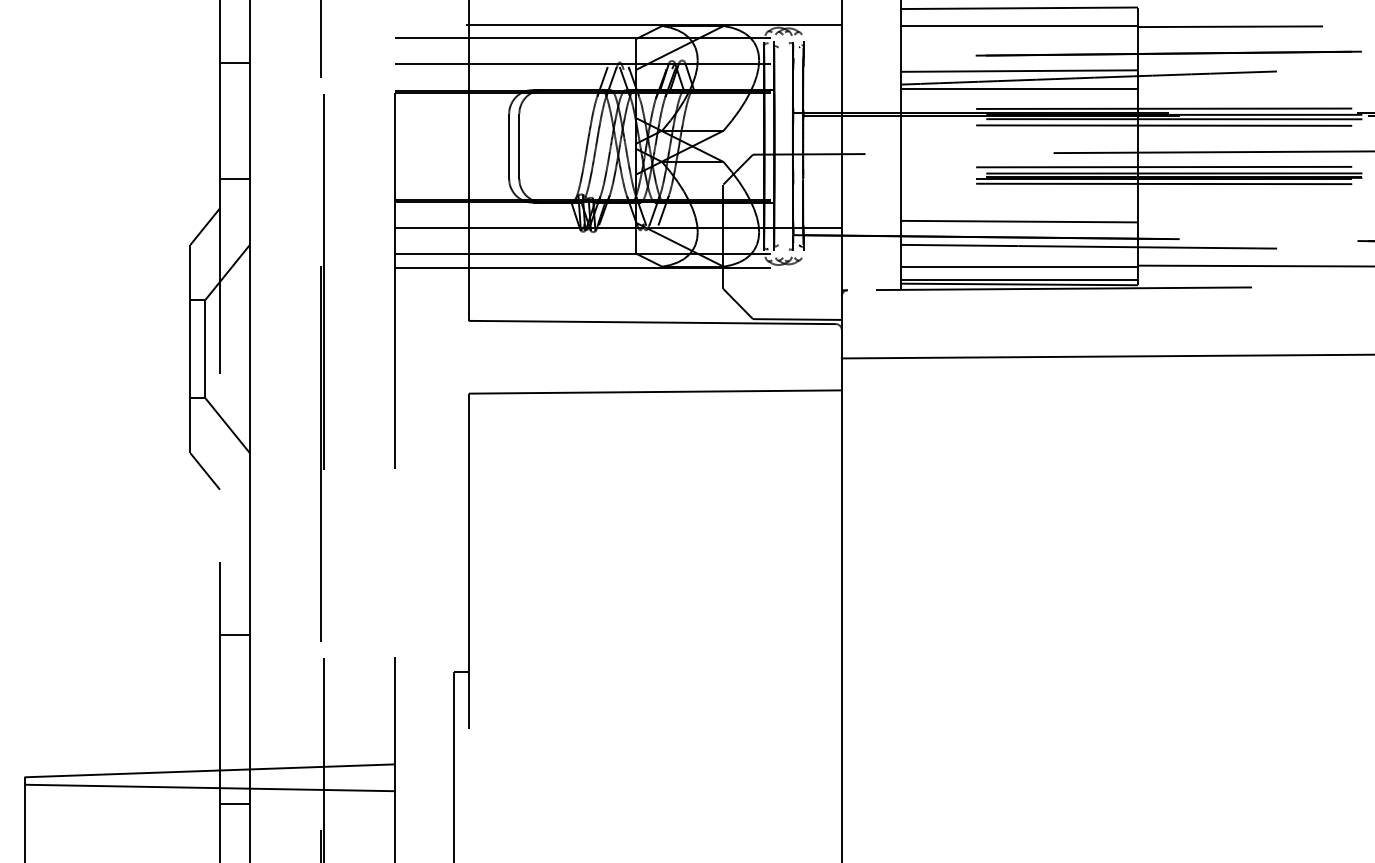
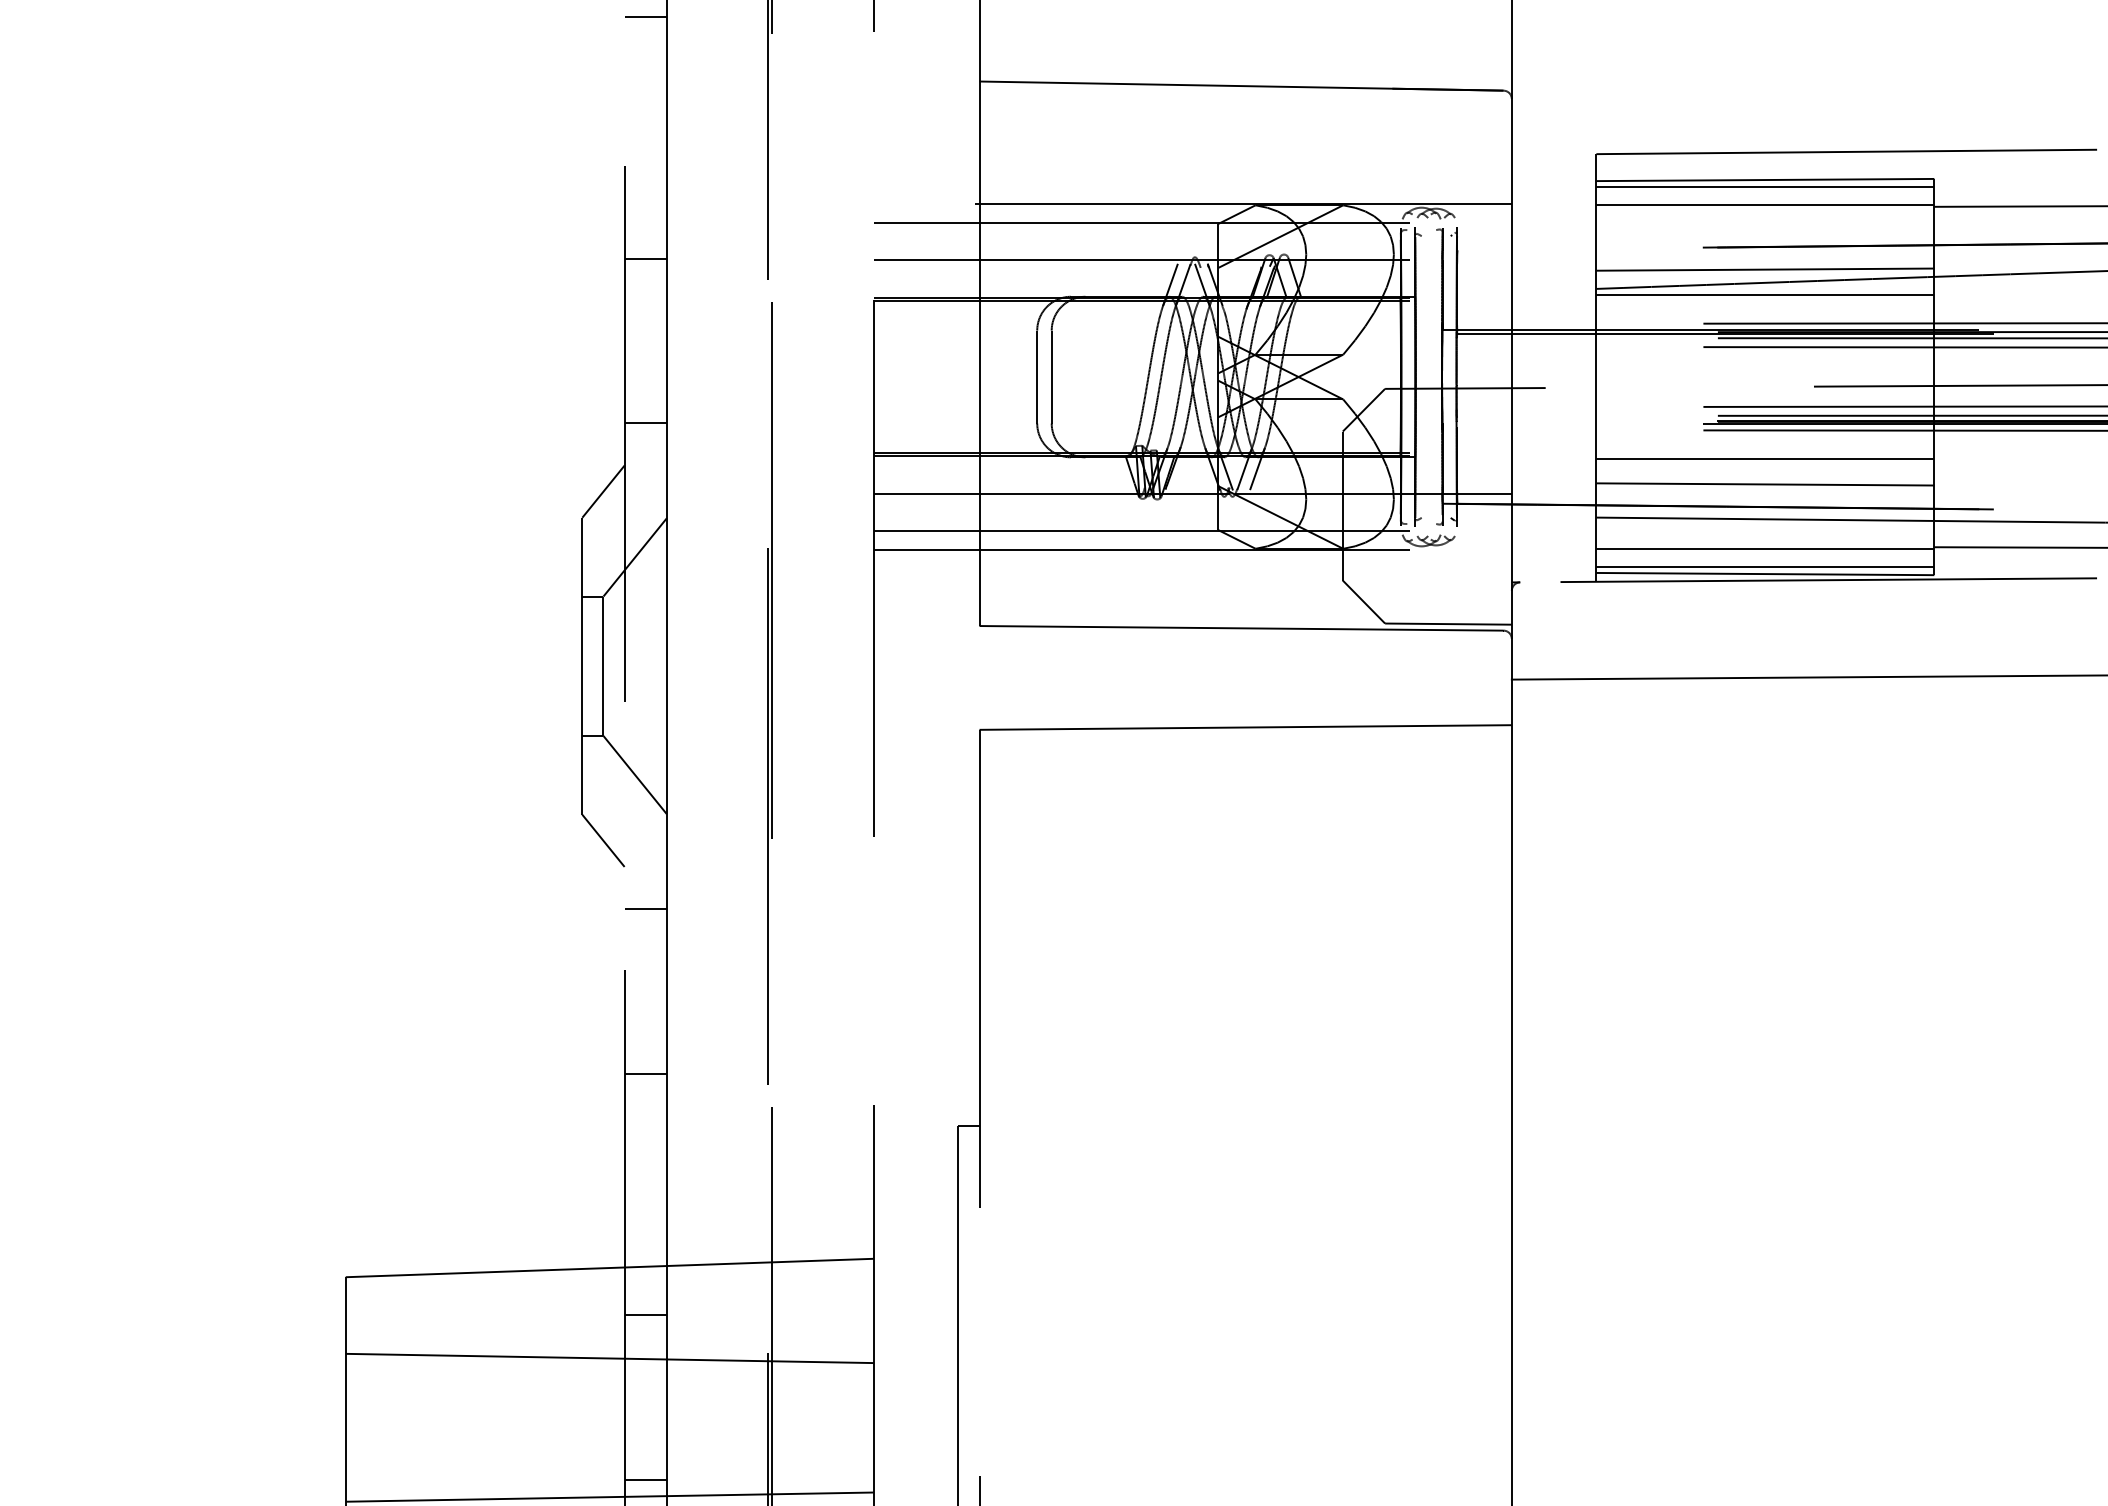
line: (1019, 12) -> (1765, 186), added
line: (1019, 203) -> (1765, 458), added
line: (234, 519) -> (645, 909), added
line: (210, 788) -> (609, 1358), moved

